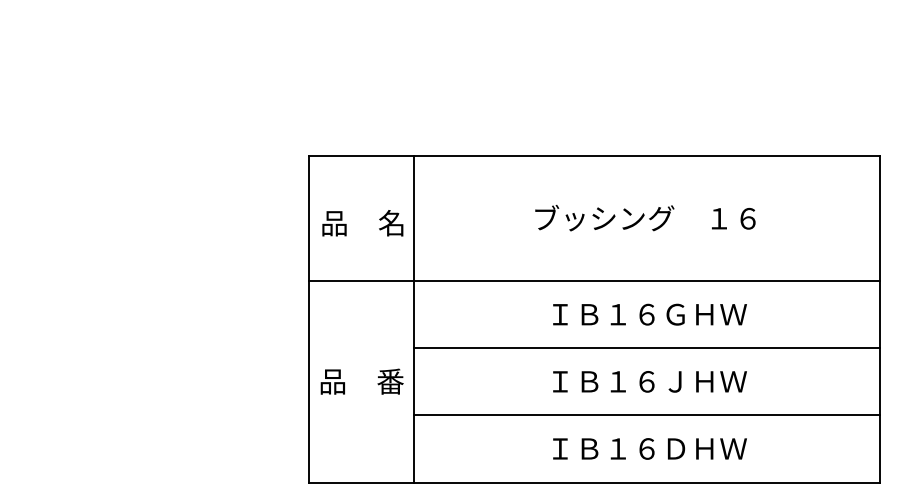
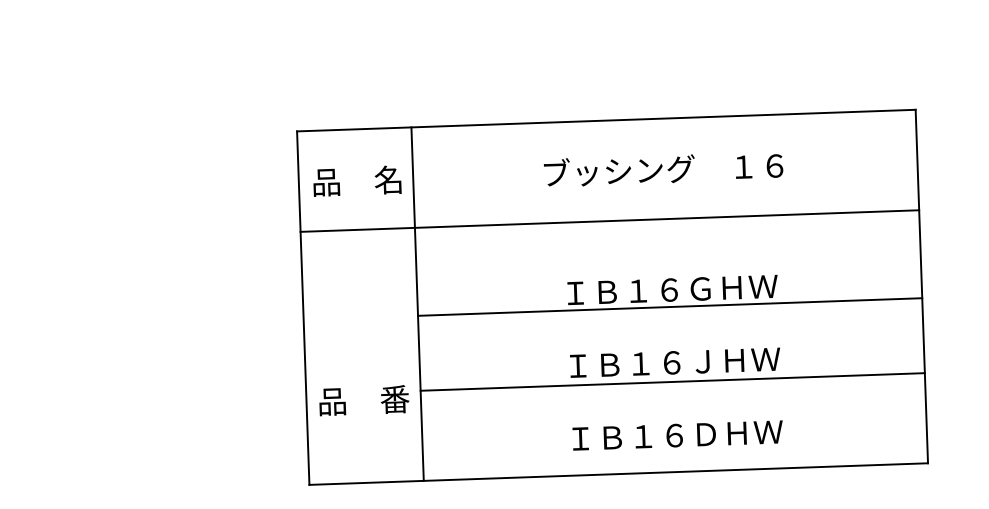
text: (645, 218) -> (663, 169), moved
text: (362, 223) -> (356, 181), moved
line: (593, 281) -> (609, 221), moved
line: (646, 348) -> (669, 307), moved
text: (361, 381) -> (363, 400), moved
line: (646, 415) -> (672, 382), moved

